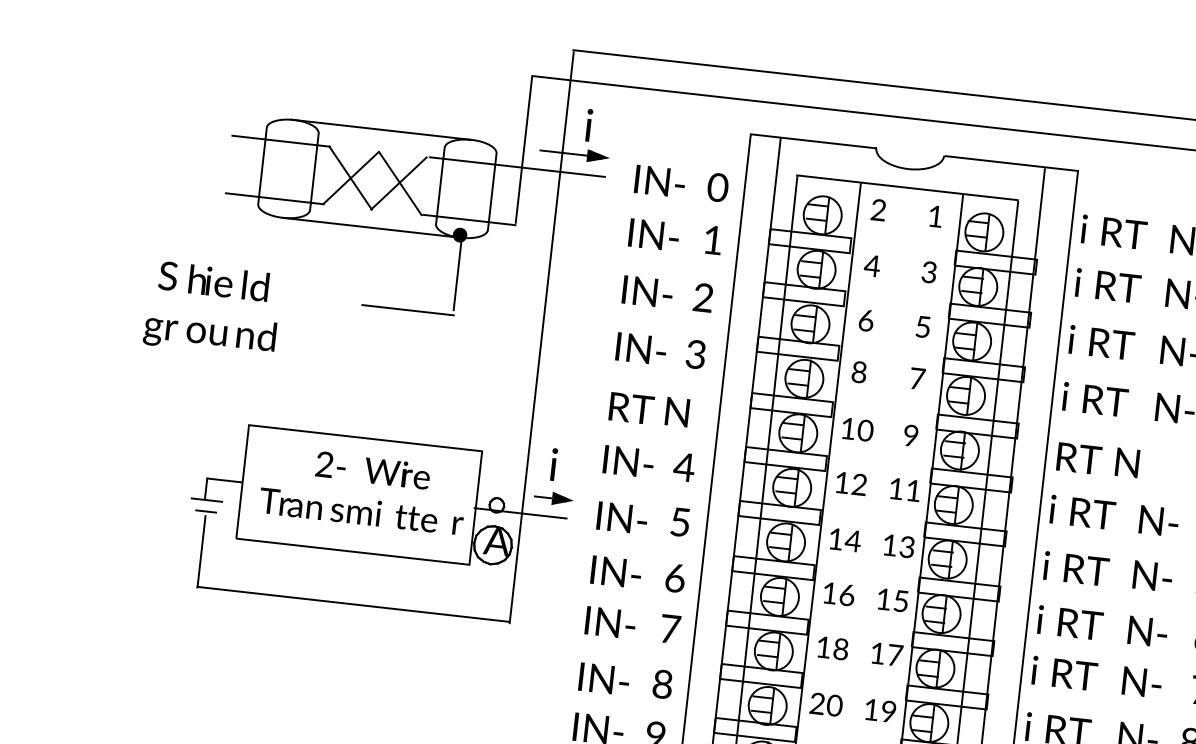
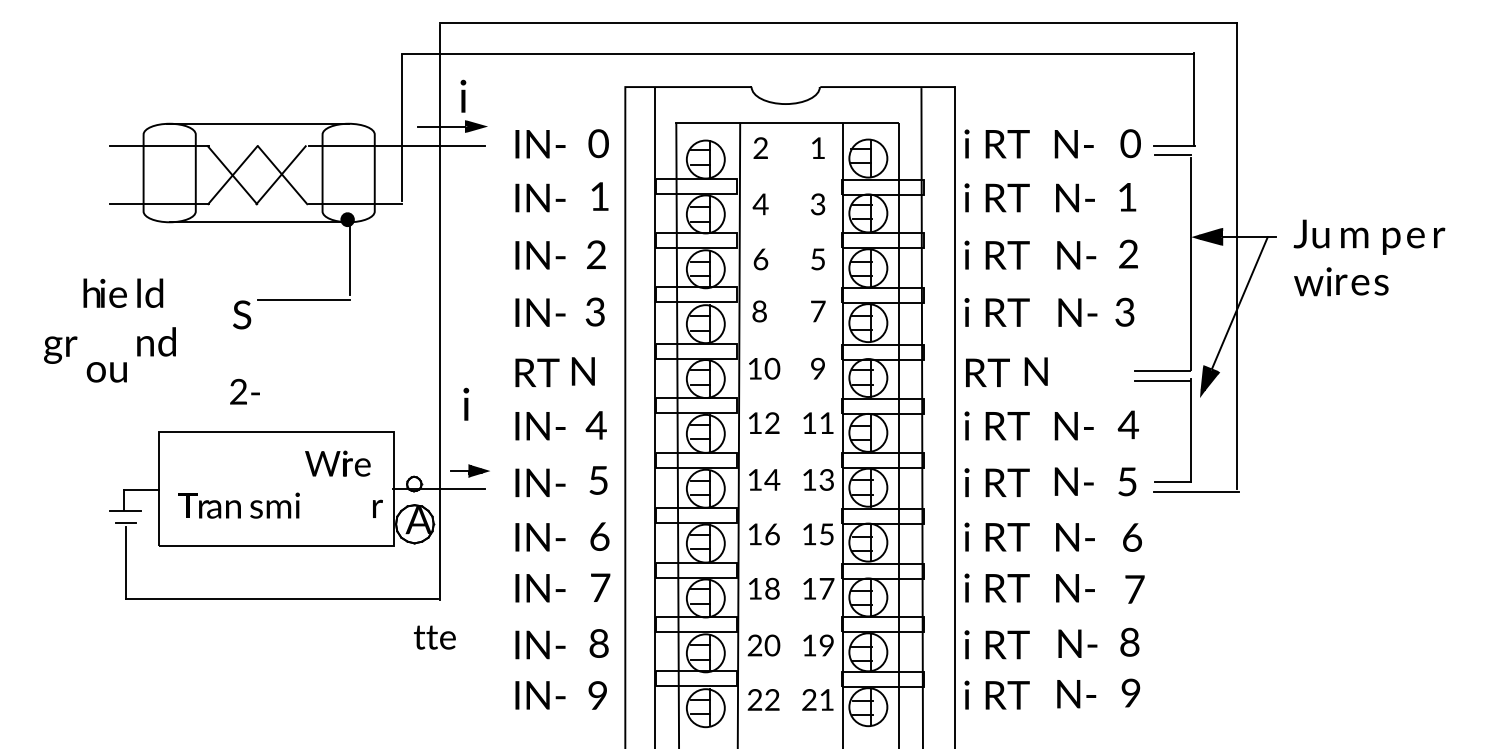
text: (168, 275) -> (242, 314), moved
text: (206, 334) -> (106, 372), moved
text: (554, 463) -> (466, 403), moved
text: (330, 464) -> (244, 391), moved
text: (396, 473) -> (337, 463), moved
text: (416, 518) -> (434, 637), moved

